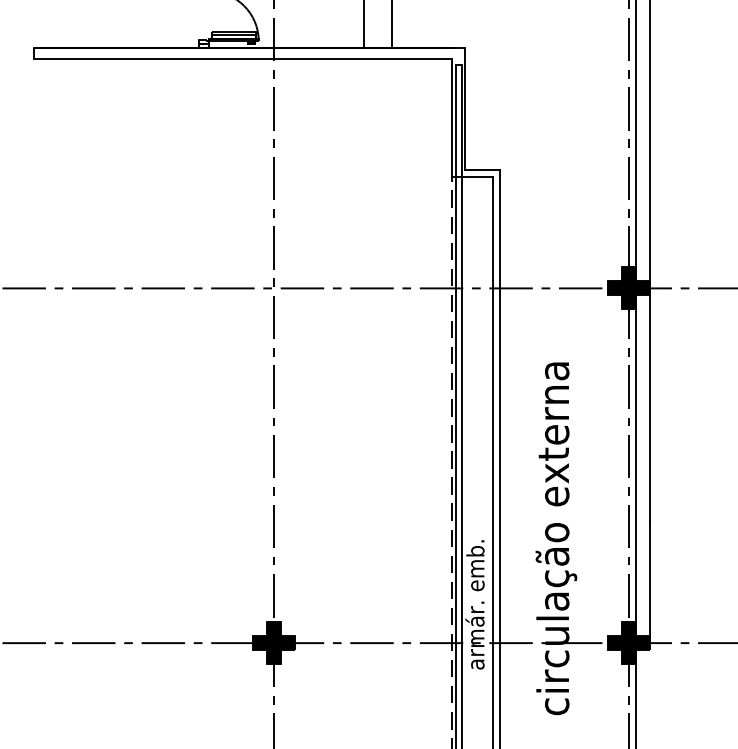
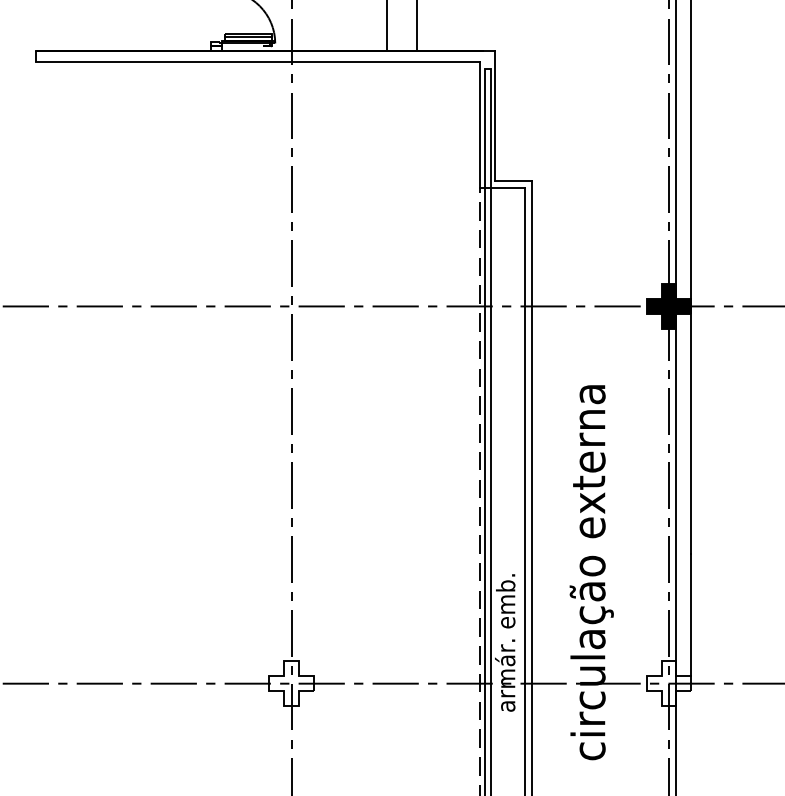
fill: (274, 642) -> (292, 682), removed
fill: (628, 642) -> (668, 682), removed

